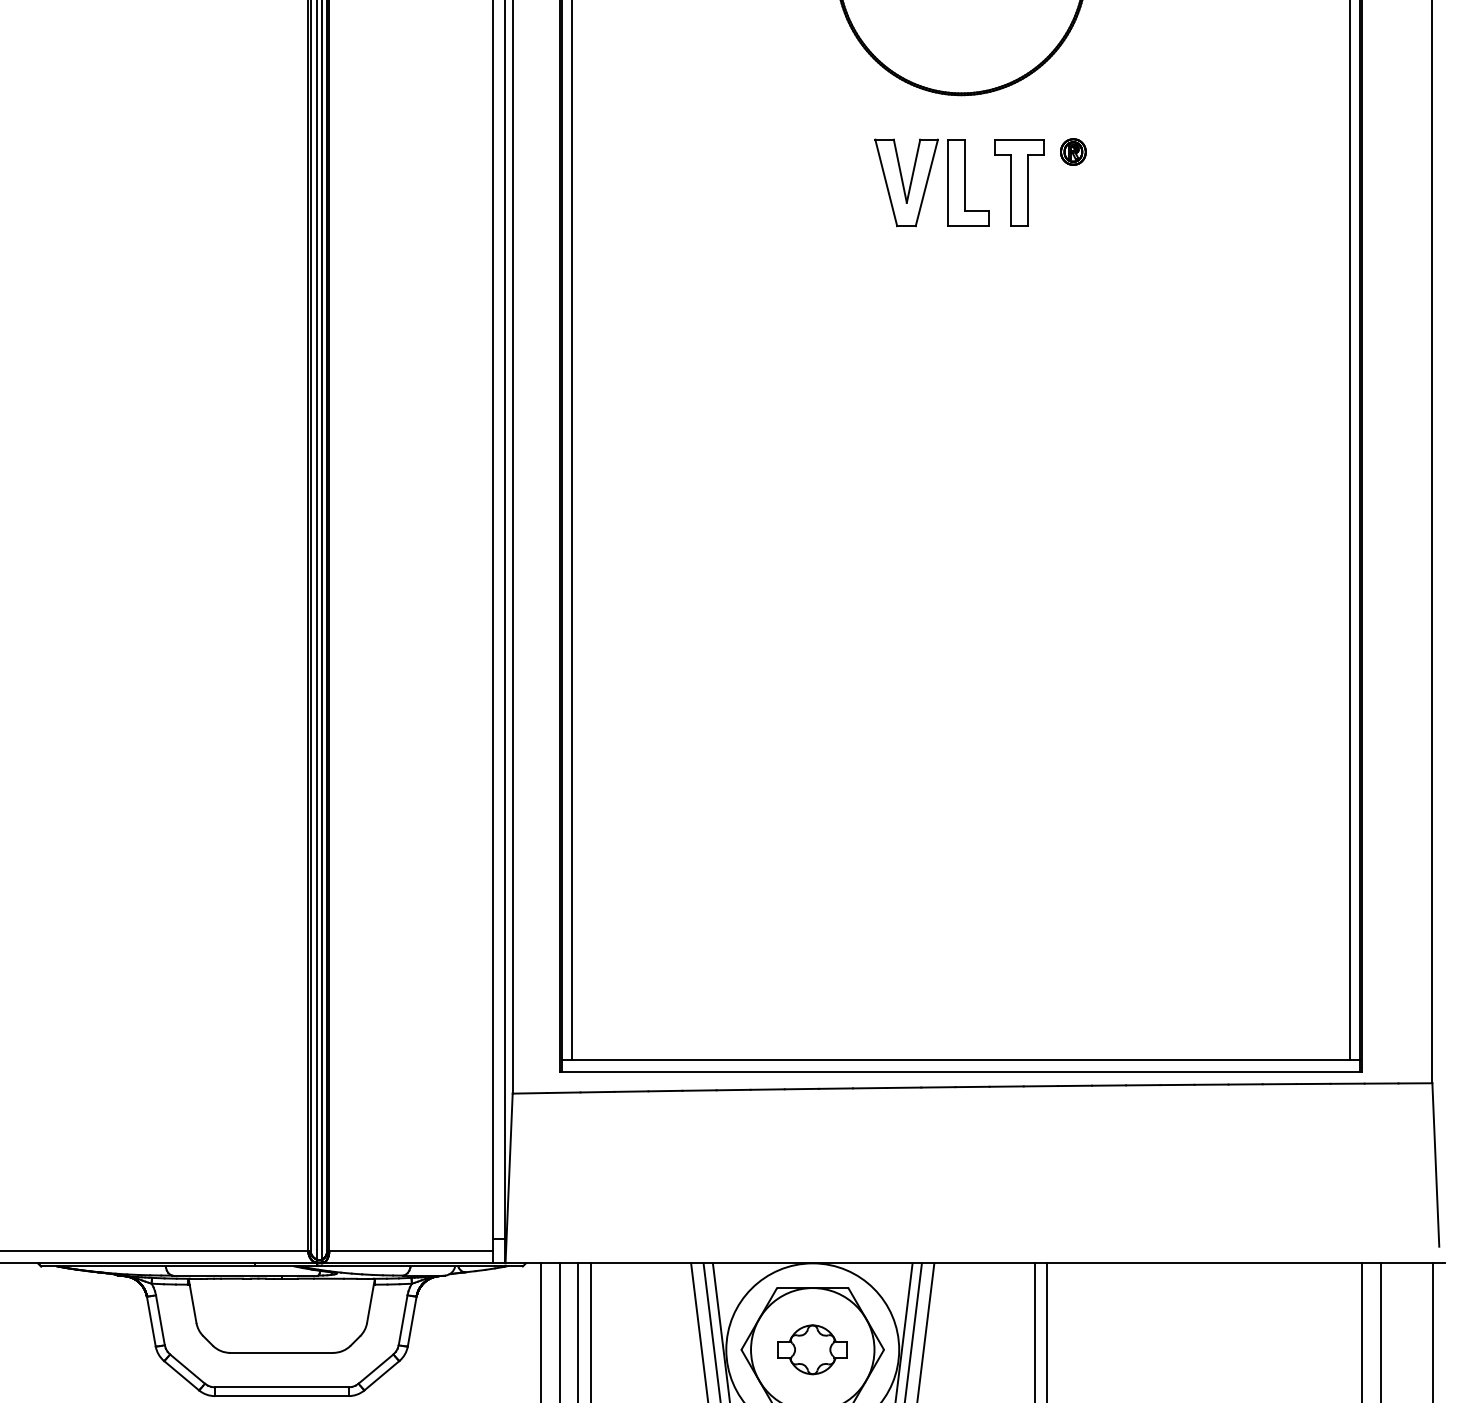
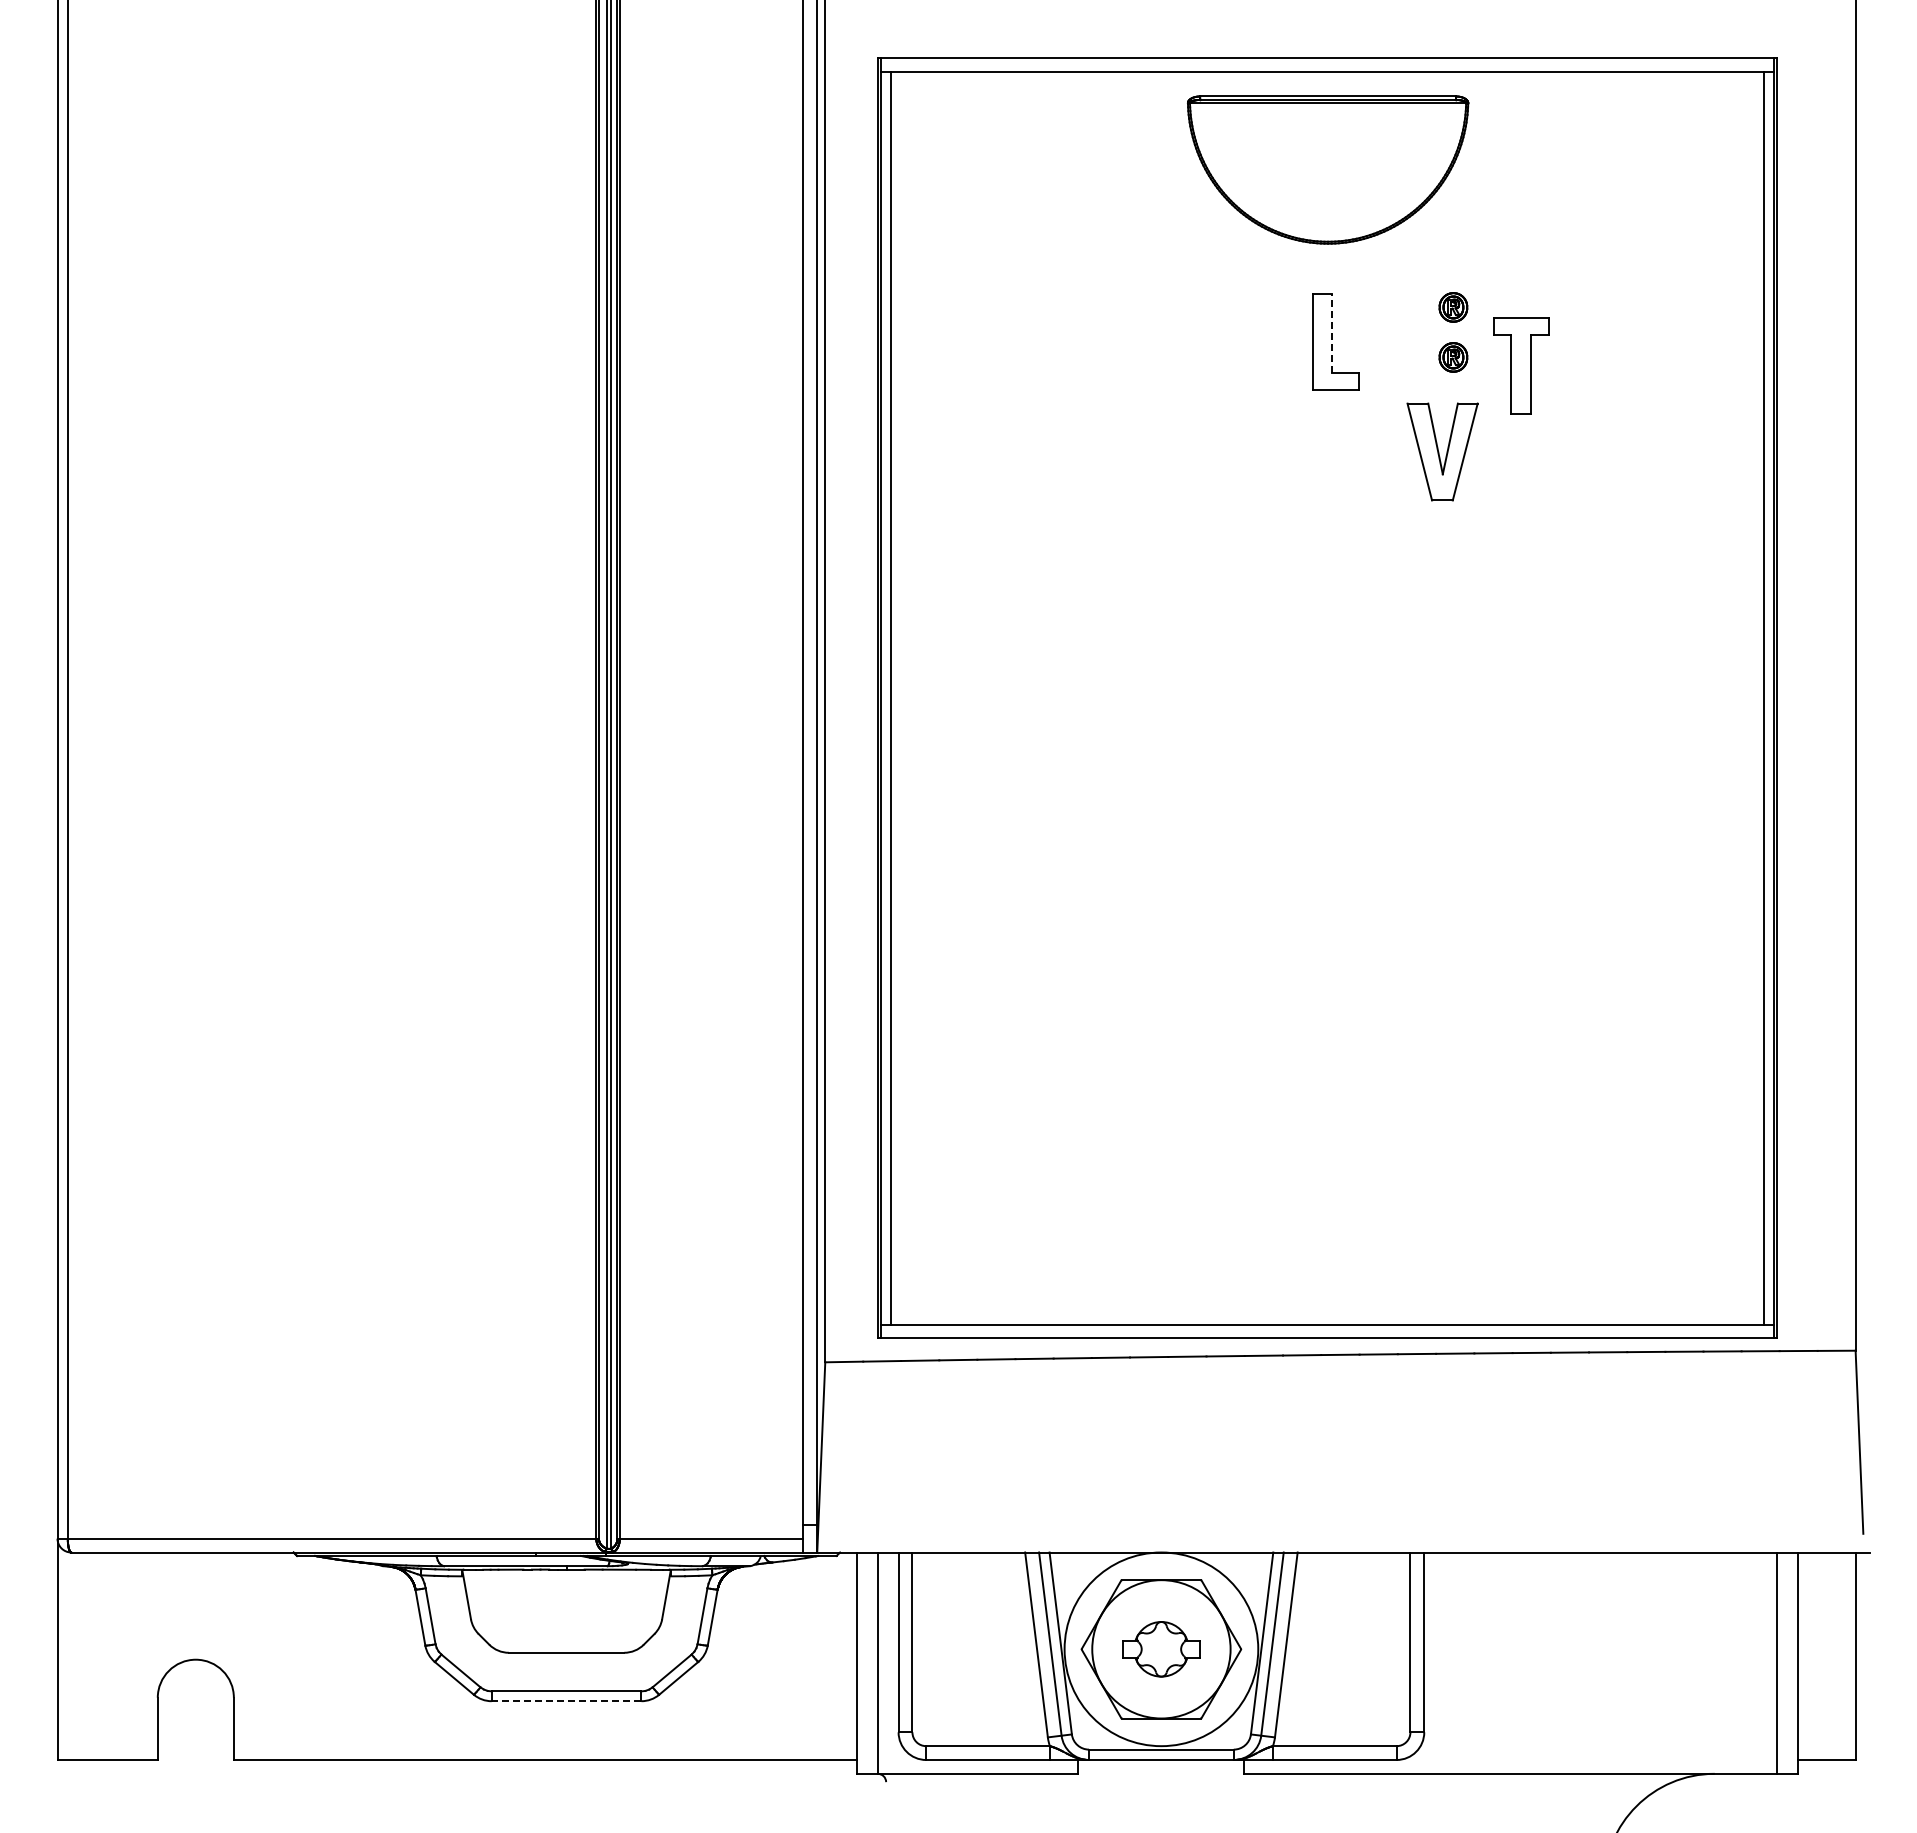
line: (965, 175) -> (1332, 333), solid -> dashed
part: (906, 182) -> (1442, 451), moved
part: (1019, 182) -> (1521, 365), moved
part: (1073, 196) -> (1453, 357), added
line: (281, 1396) -> (566, 1701), solid -> dashed

